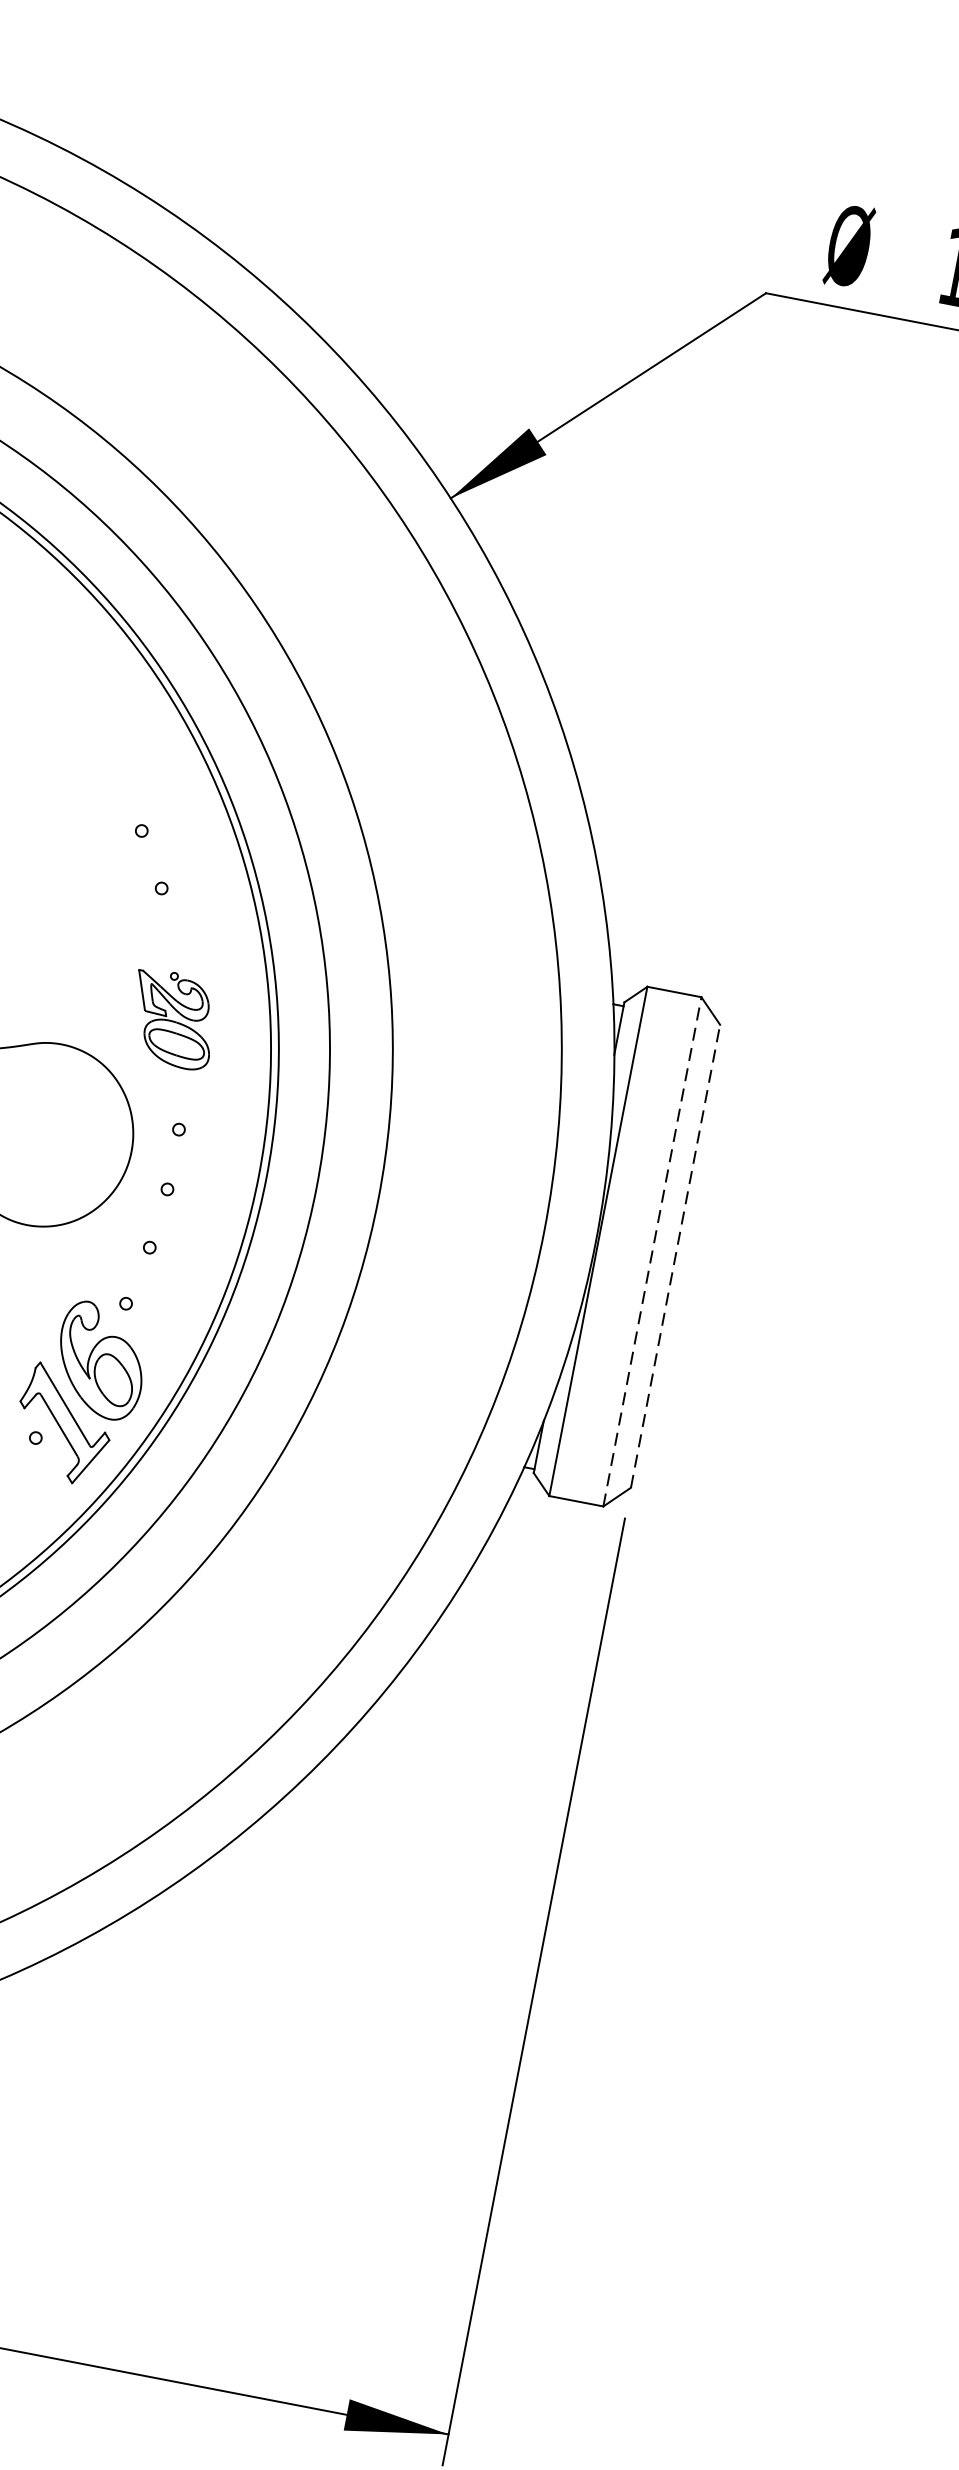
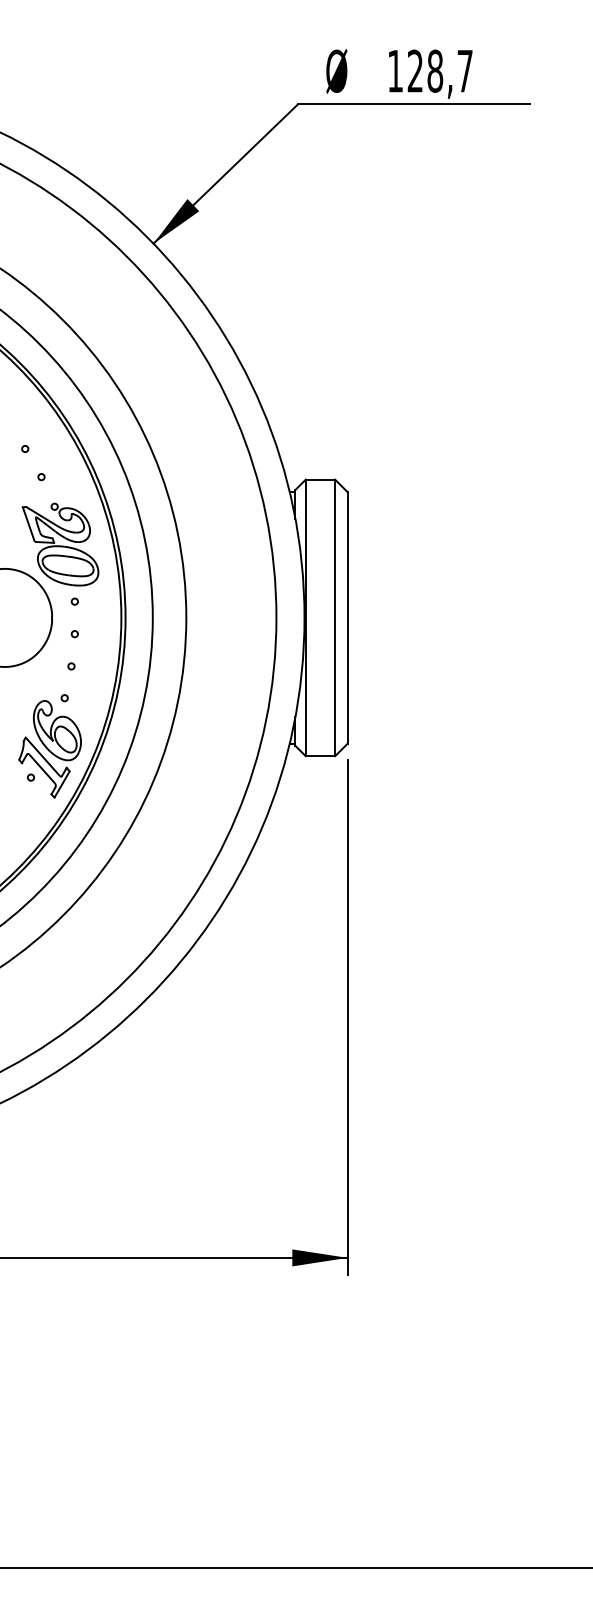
part: (172, 1019) -> (60, 544), size x1.67
line: (653, 1251) -> (335, 617), dashed -> solid
line: (675, 1255) -> (347, 617), dashed -> solid

